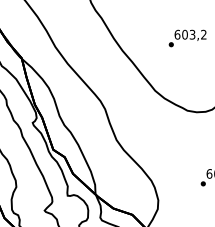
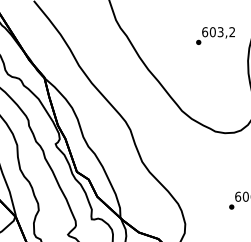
text: (187, 37) -> (215, 35), moved

